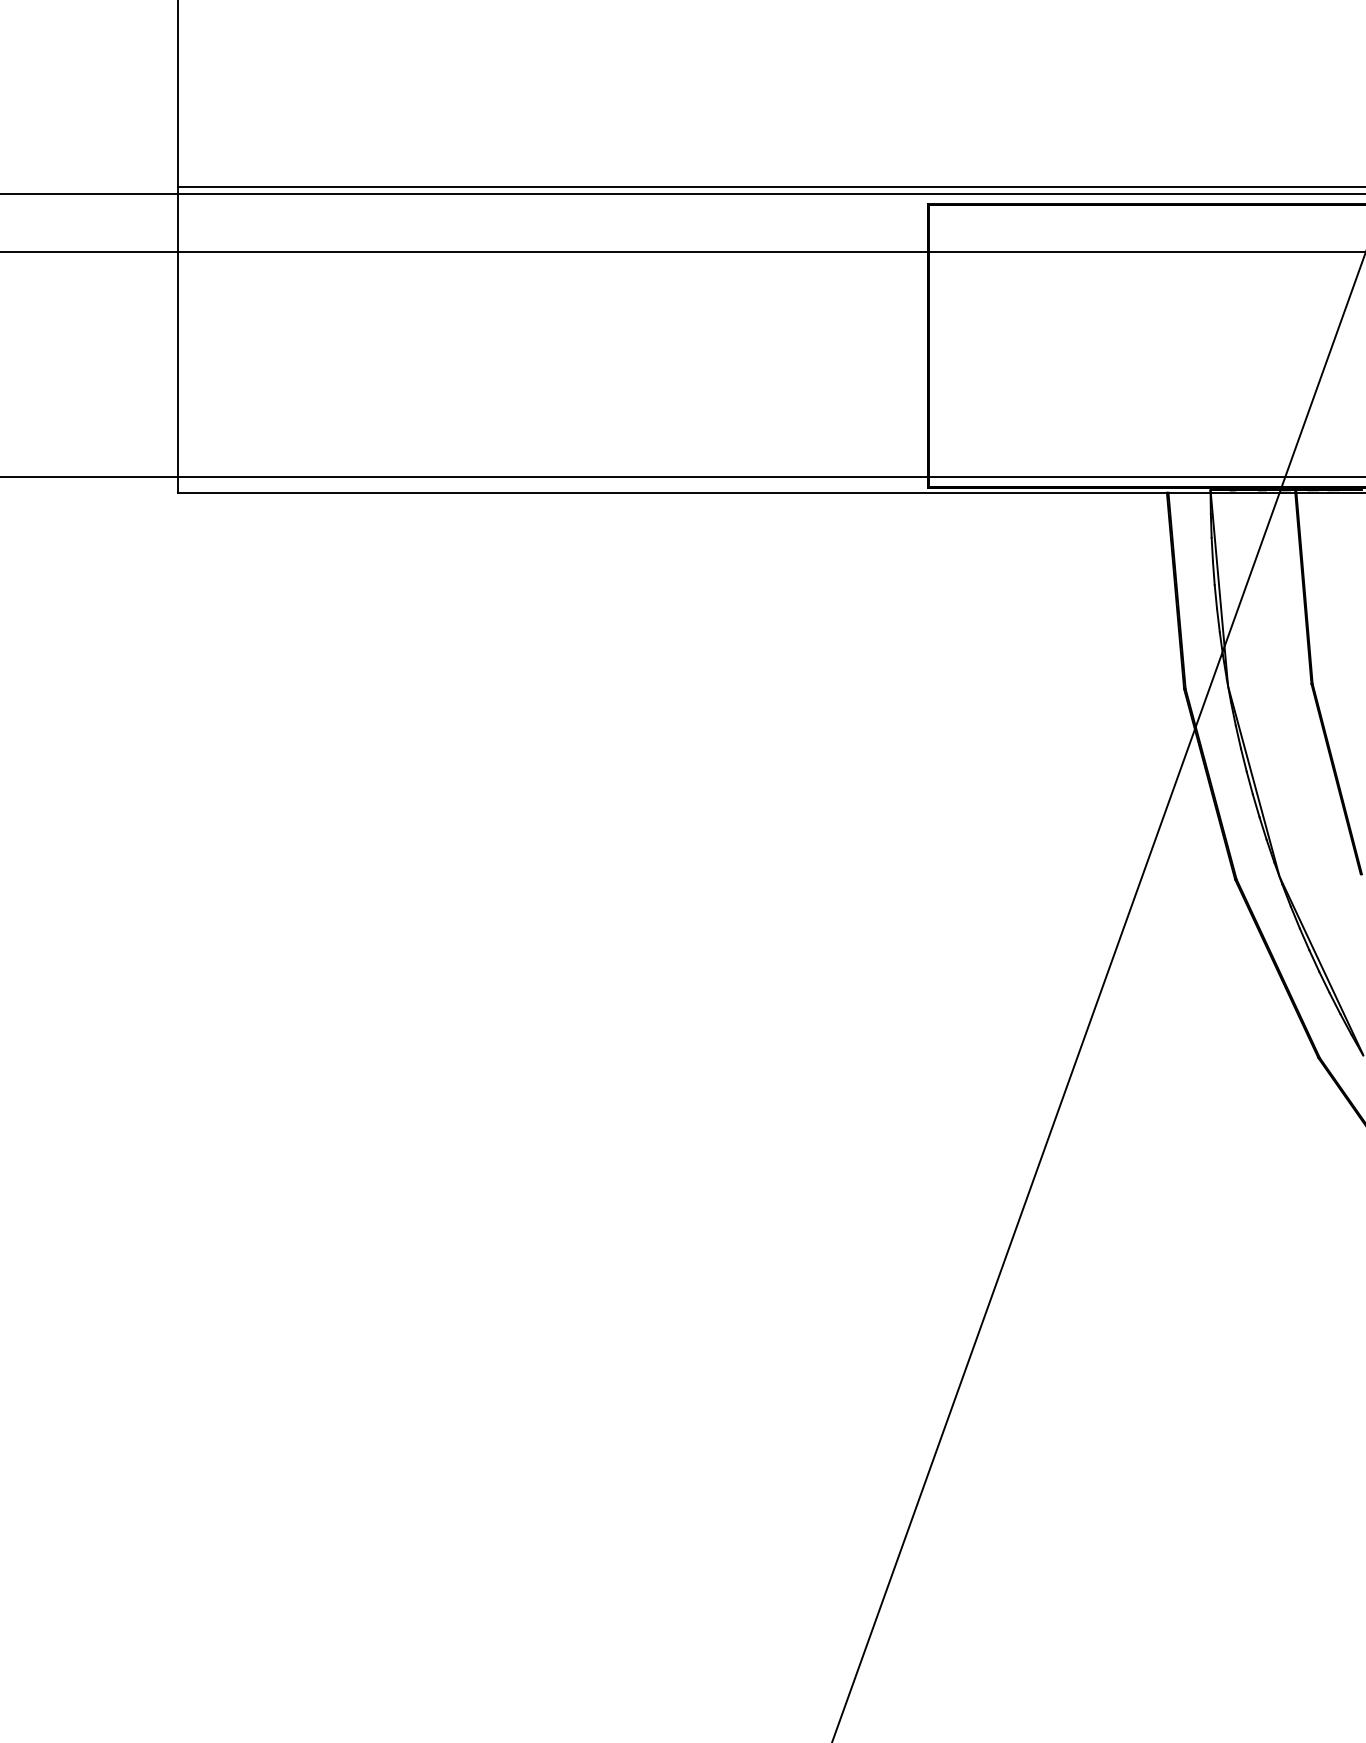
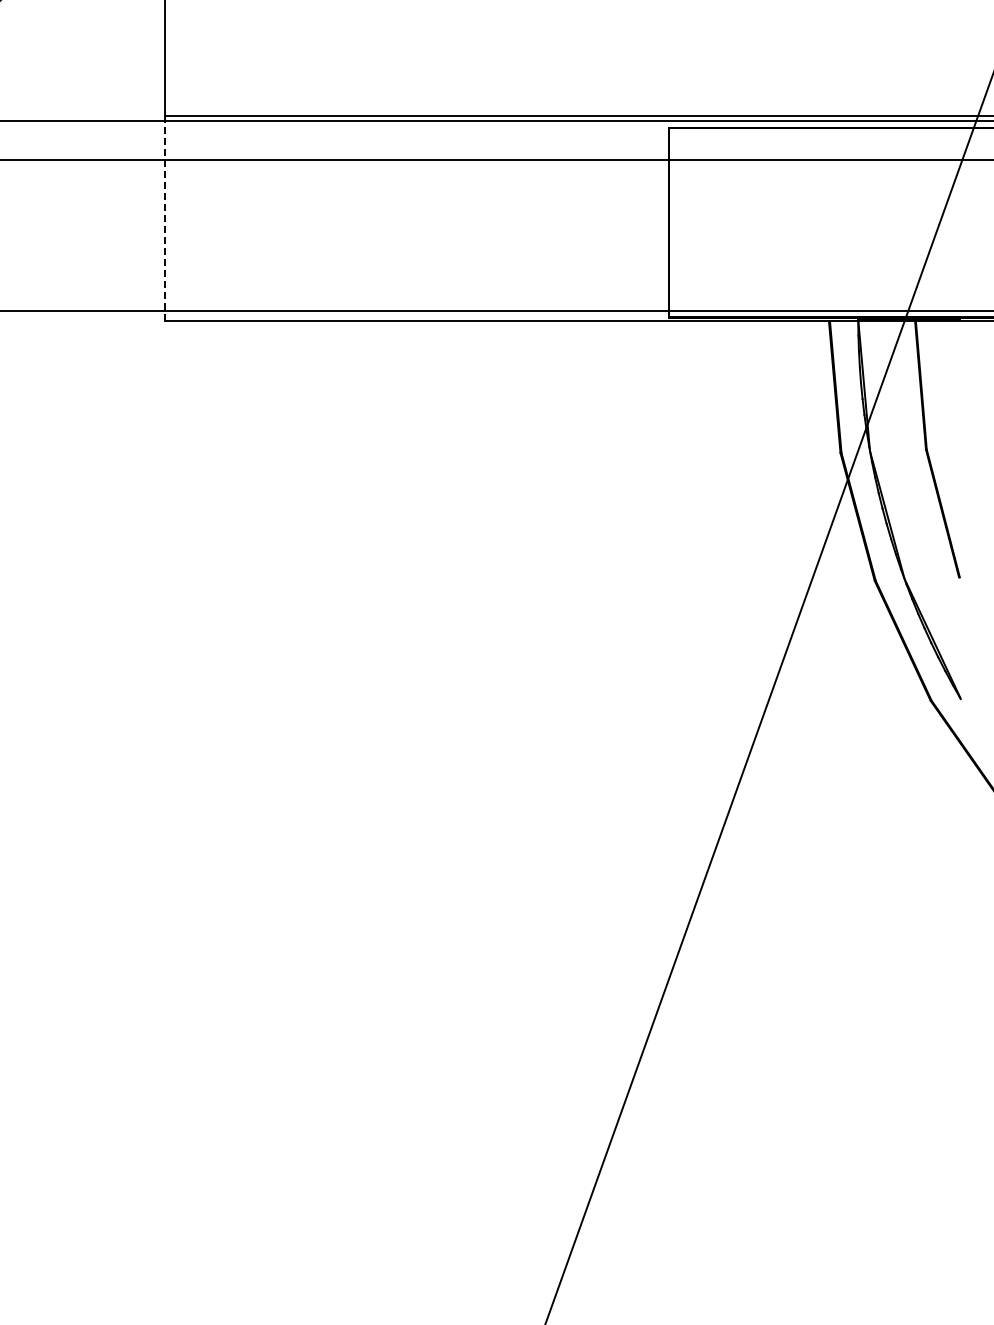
line: (177, 339) -> (164, 218), solid -> dashed

